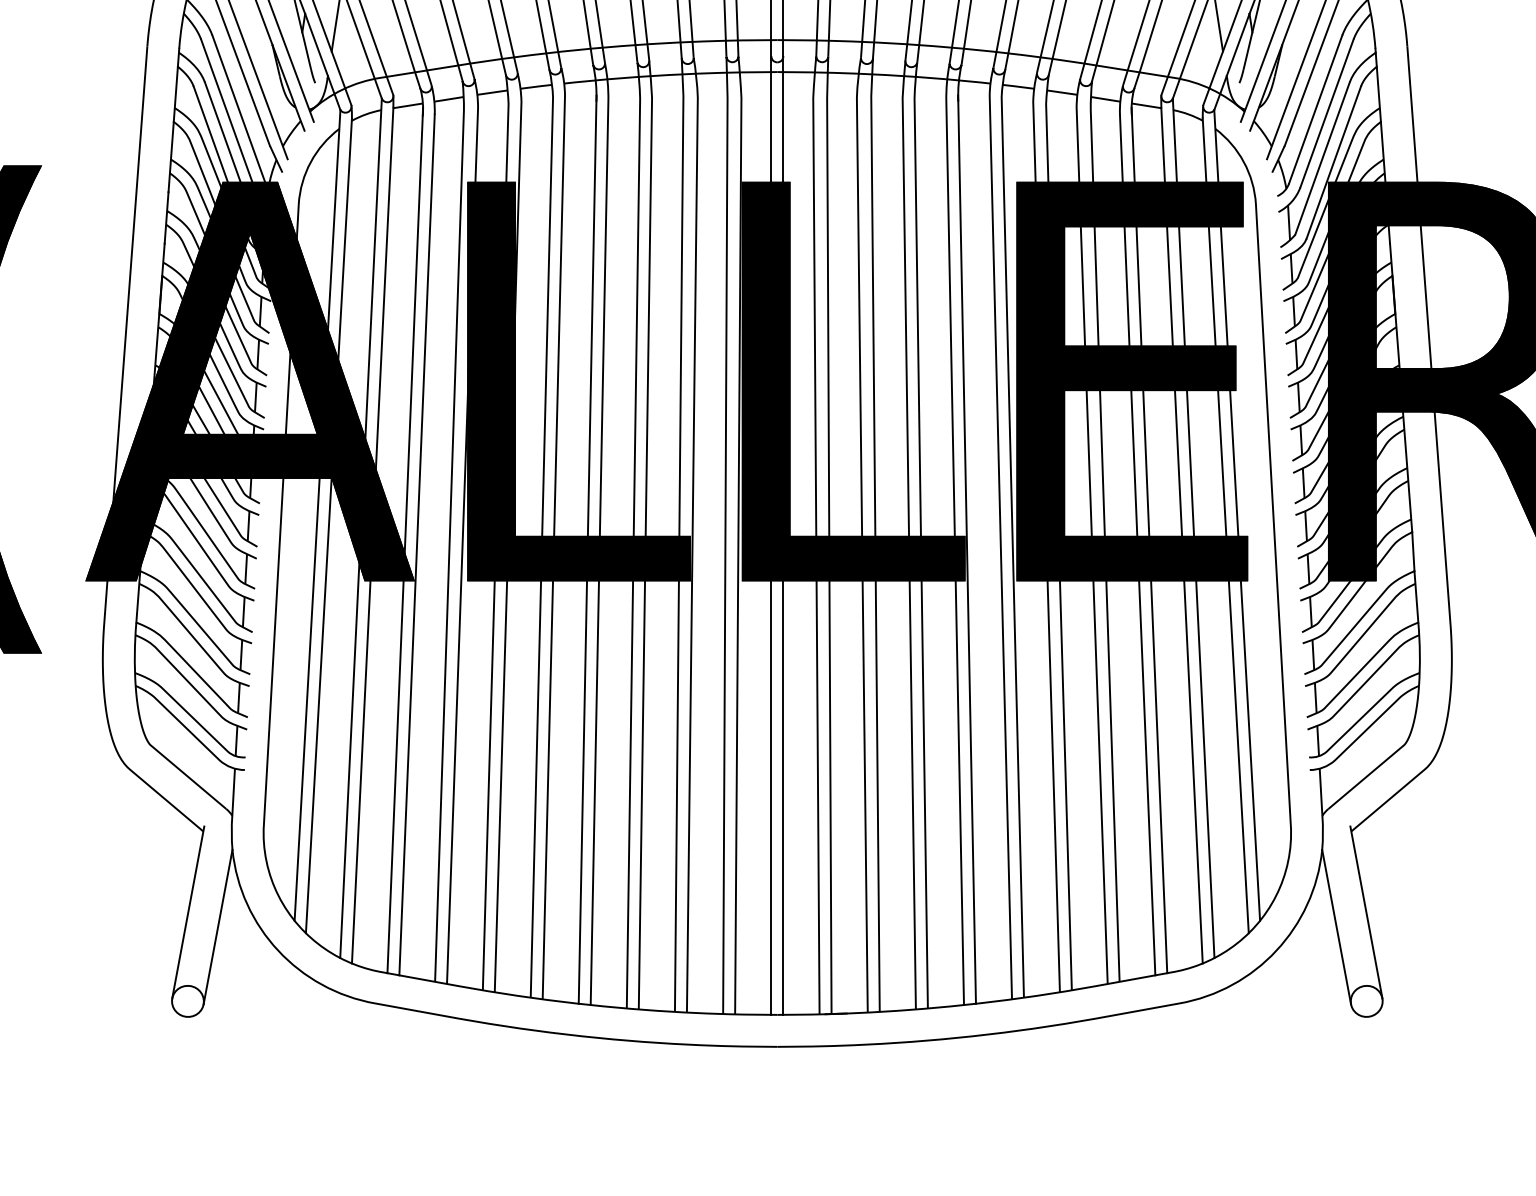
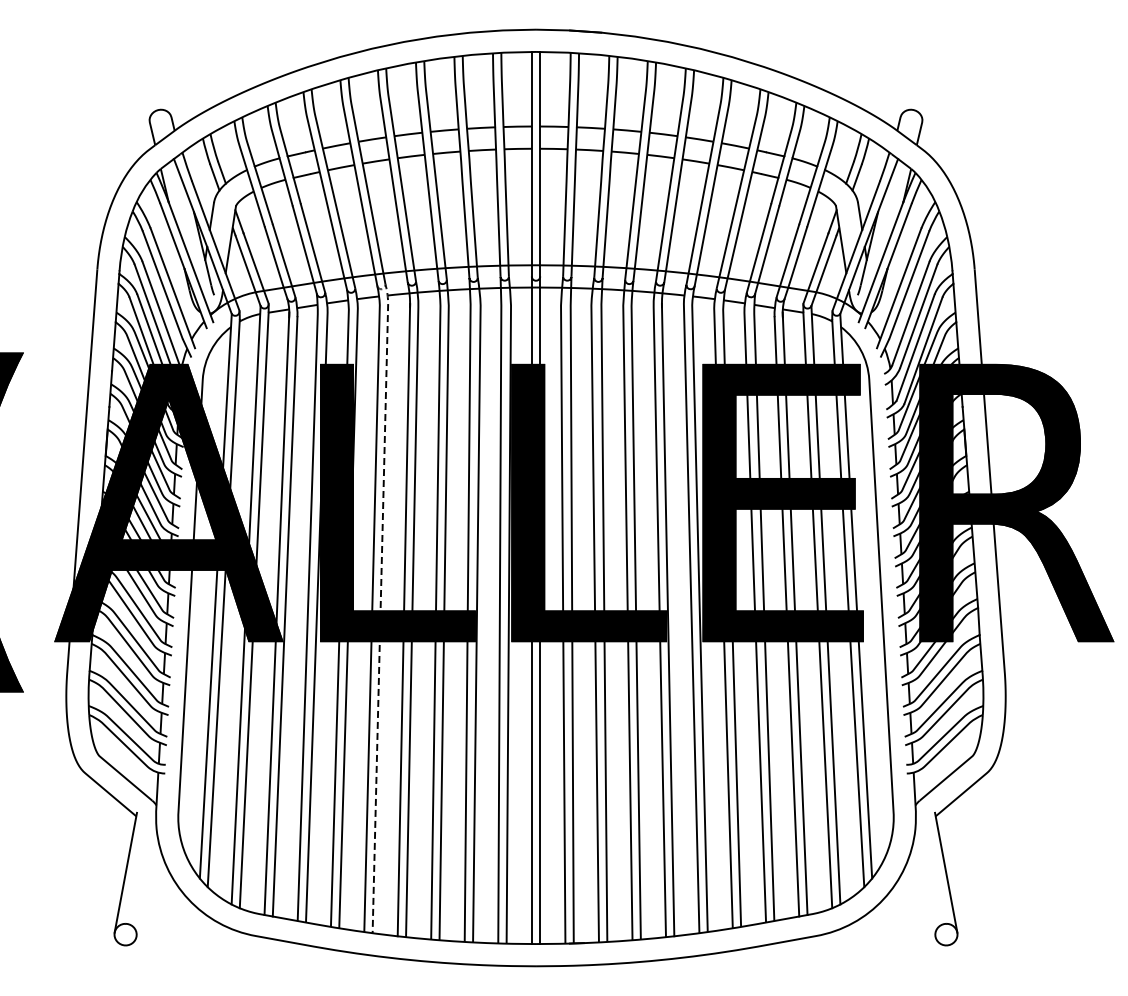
line: (555, 504) -> (381, 588), solid -> dashed
line: (217, 926) -> (146, 882), removed
line: (1336, 926) -> (925, 882), removed

